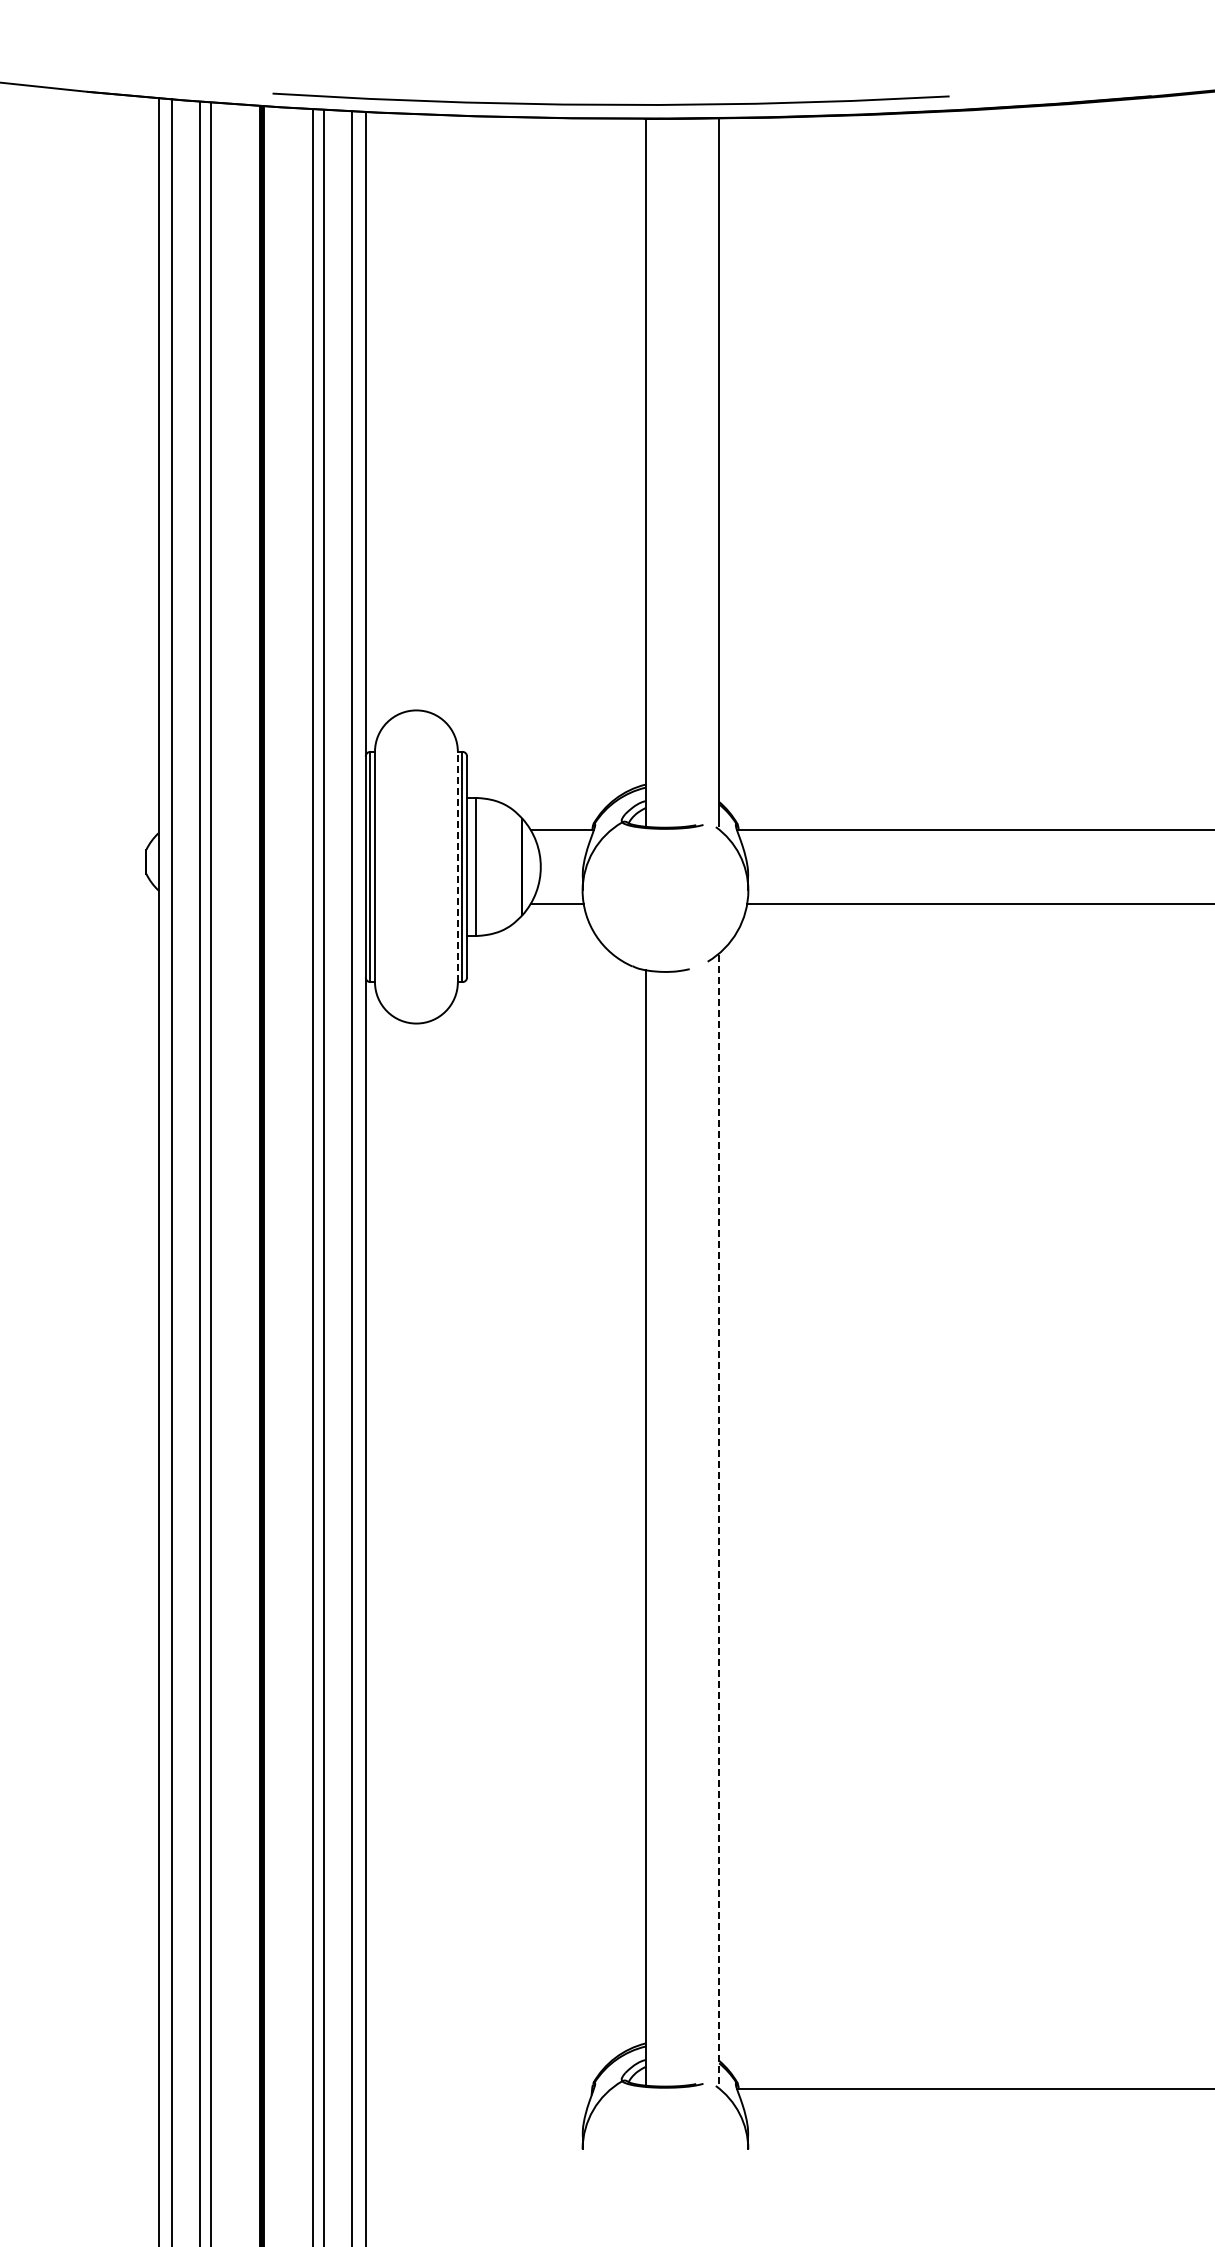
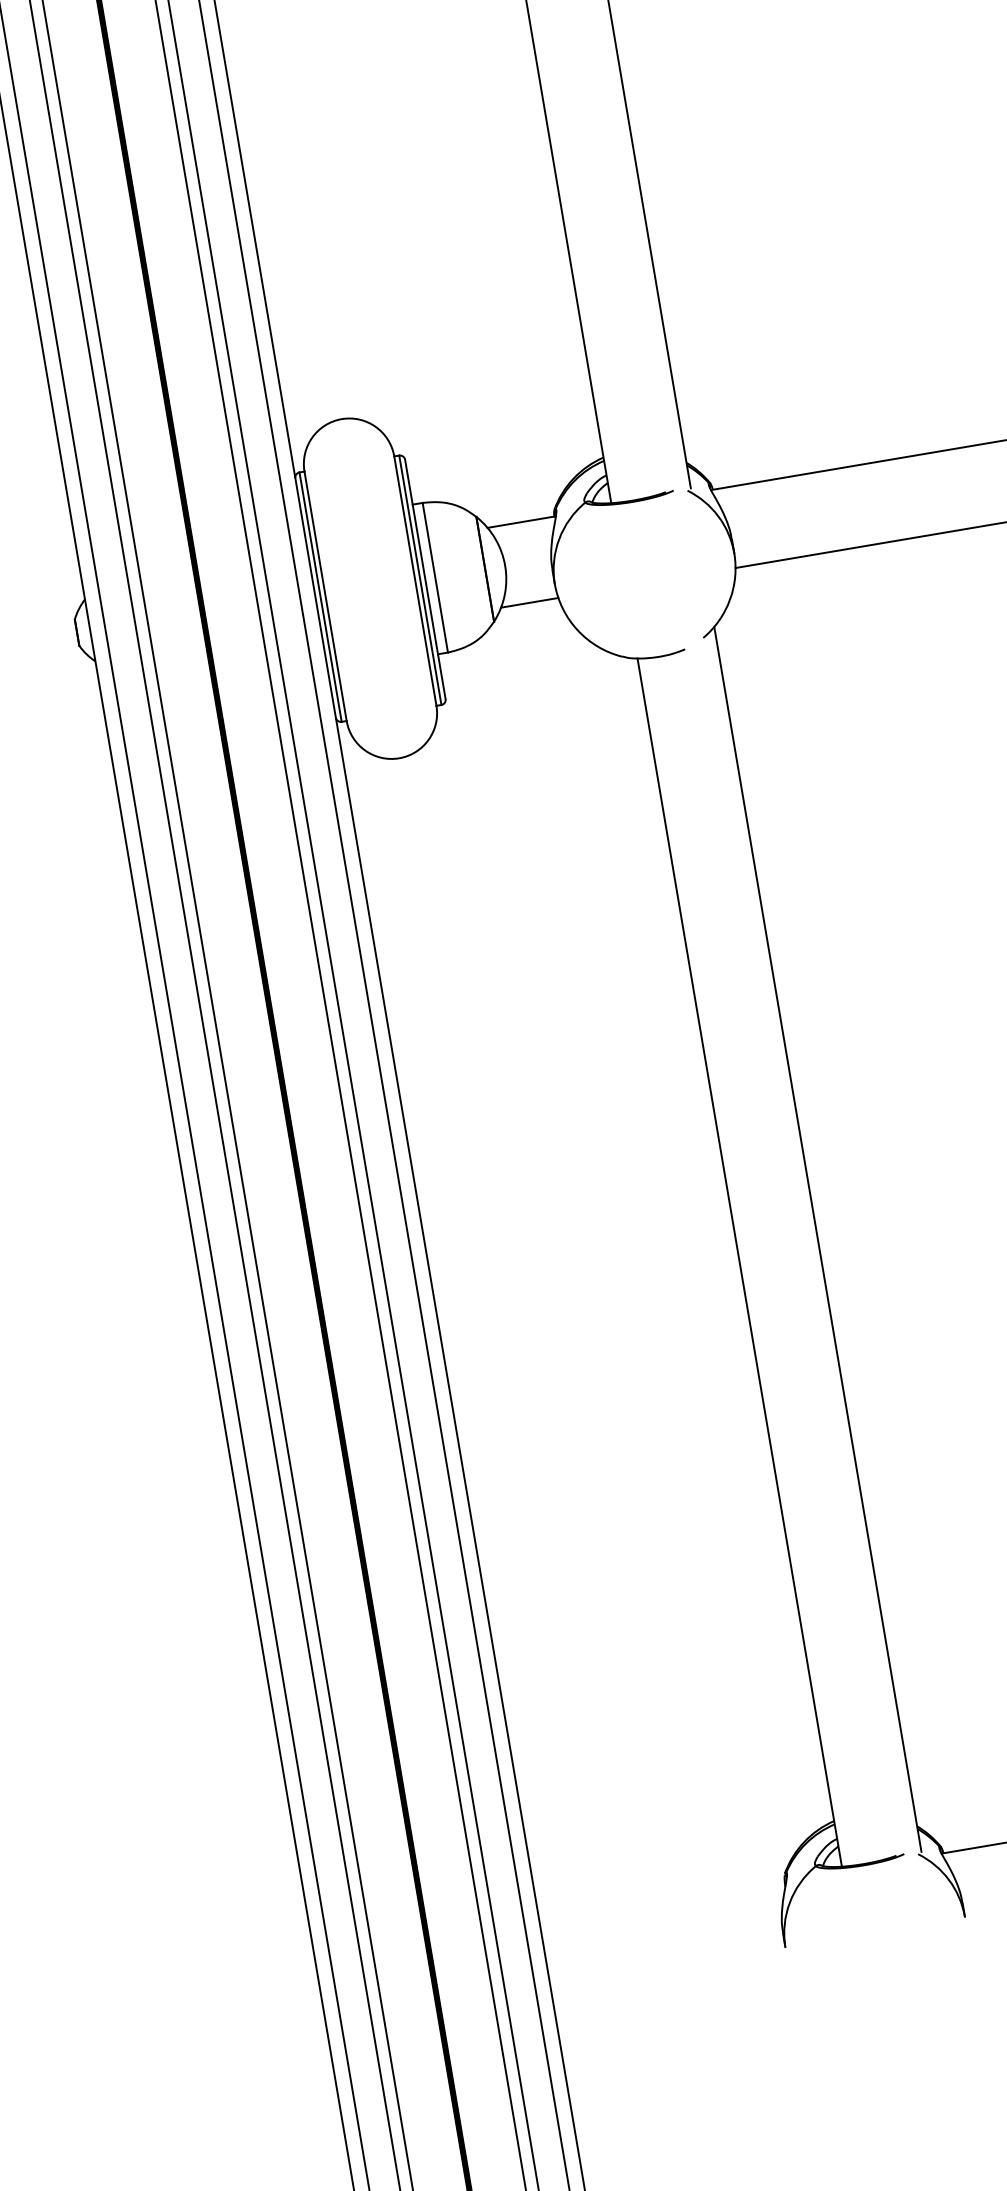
line: (457, 866) -> (414, 580), dashed -> solid
line: (719, 1518) -> (818, 1238), dashed -> solid

